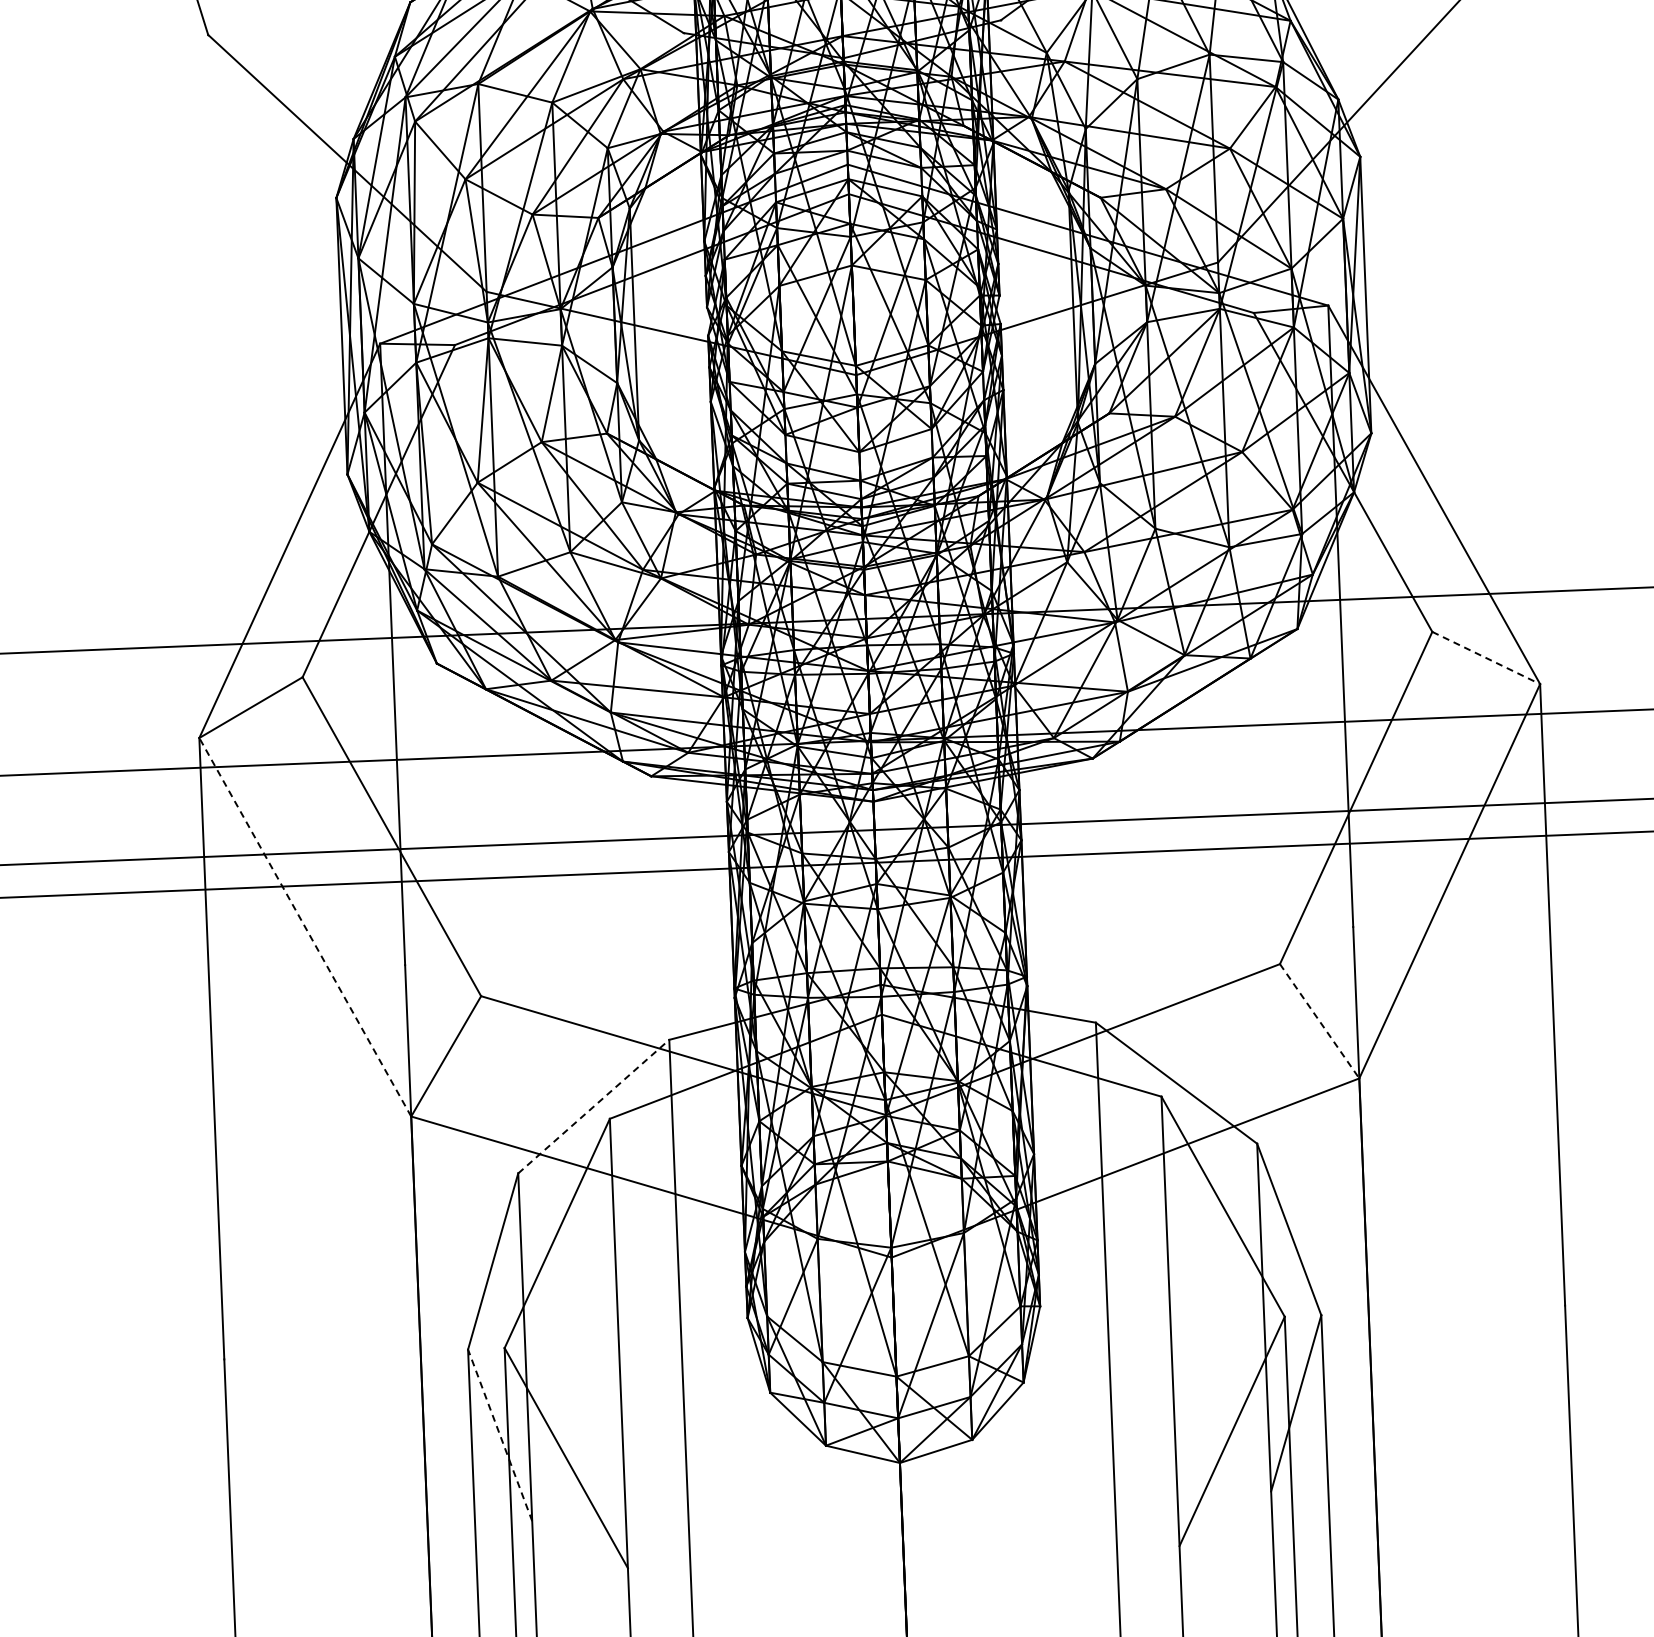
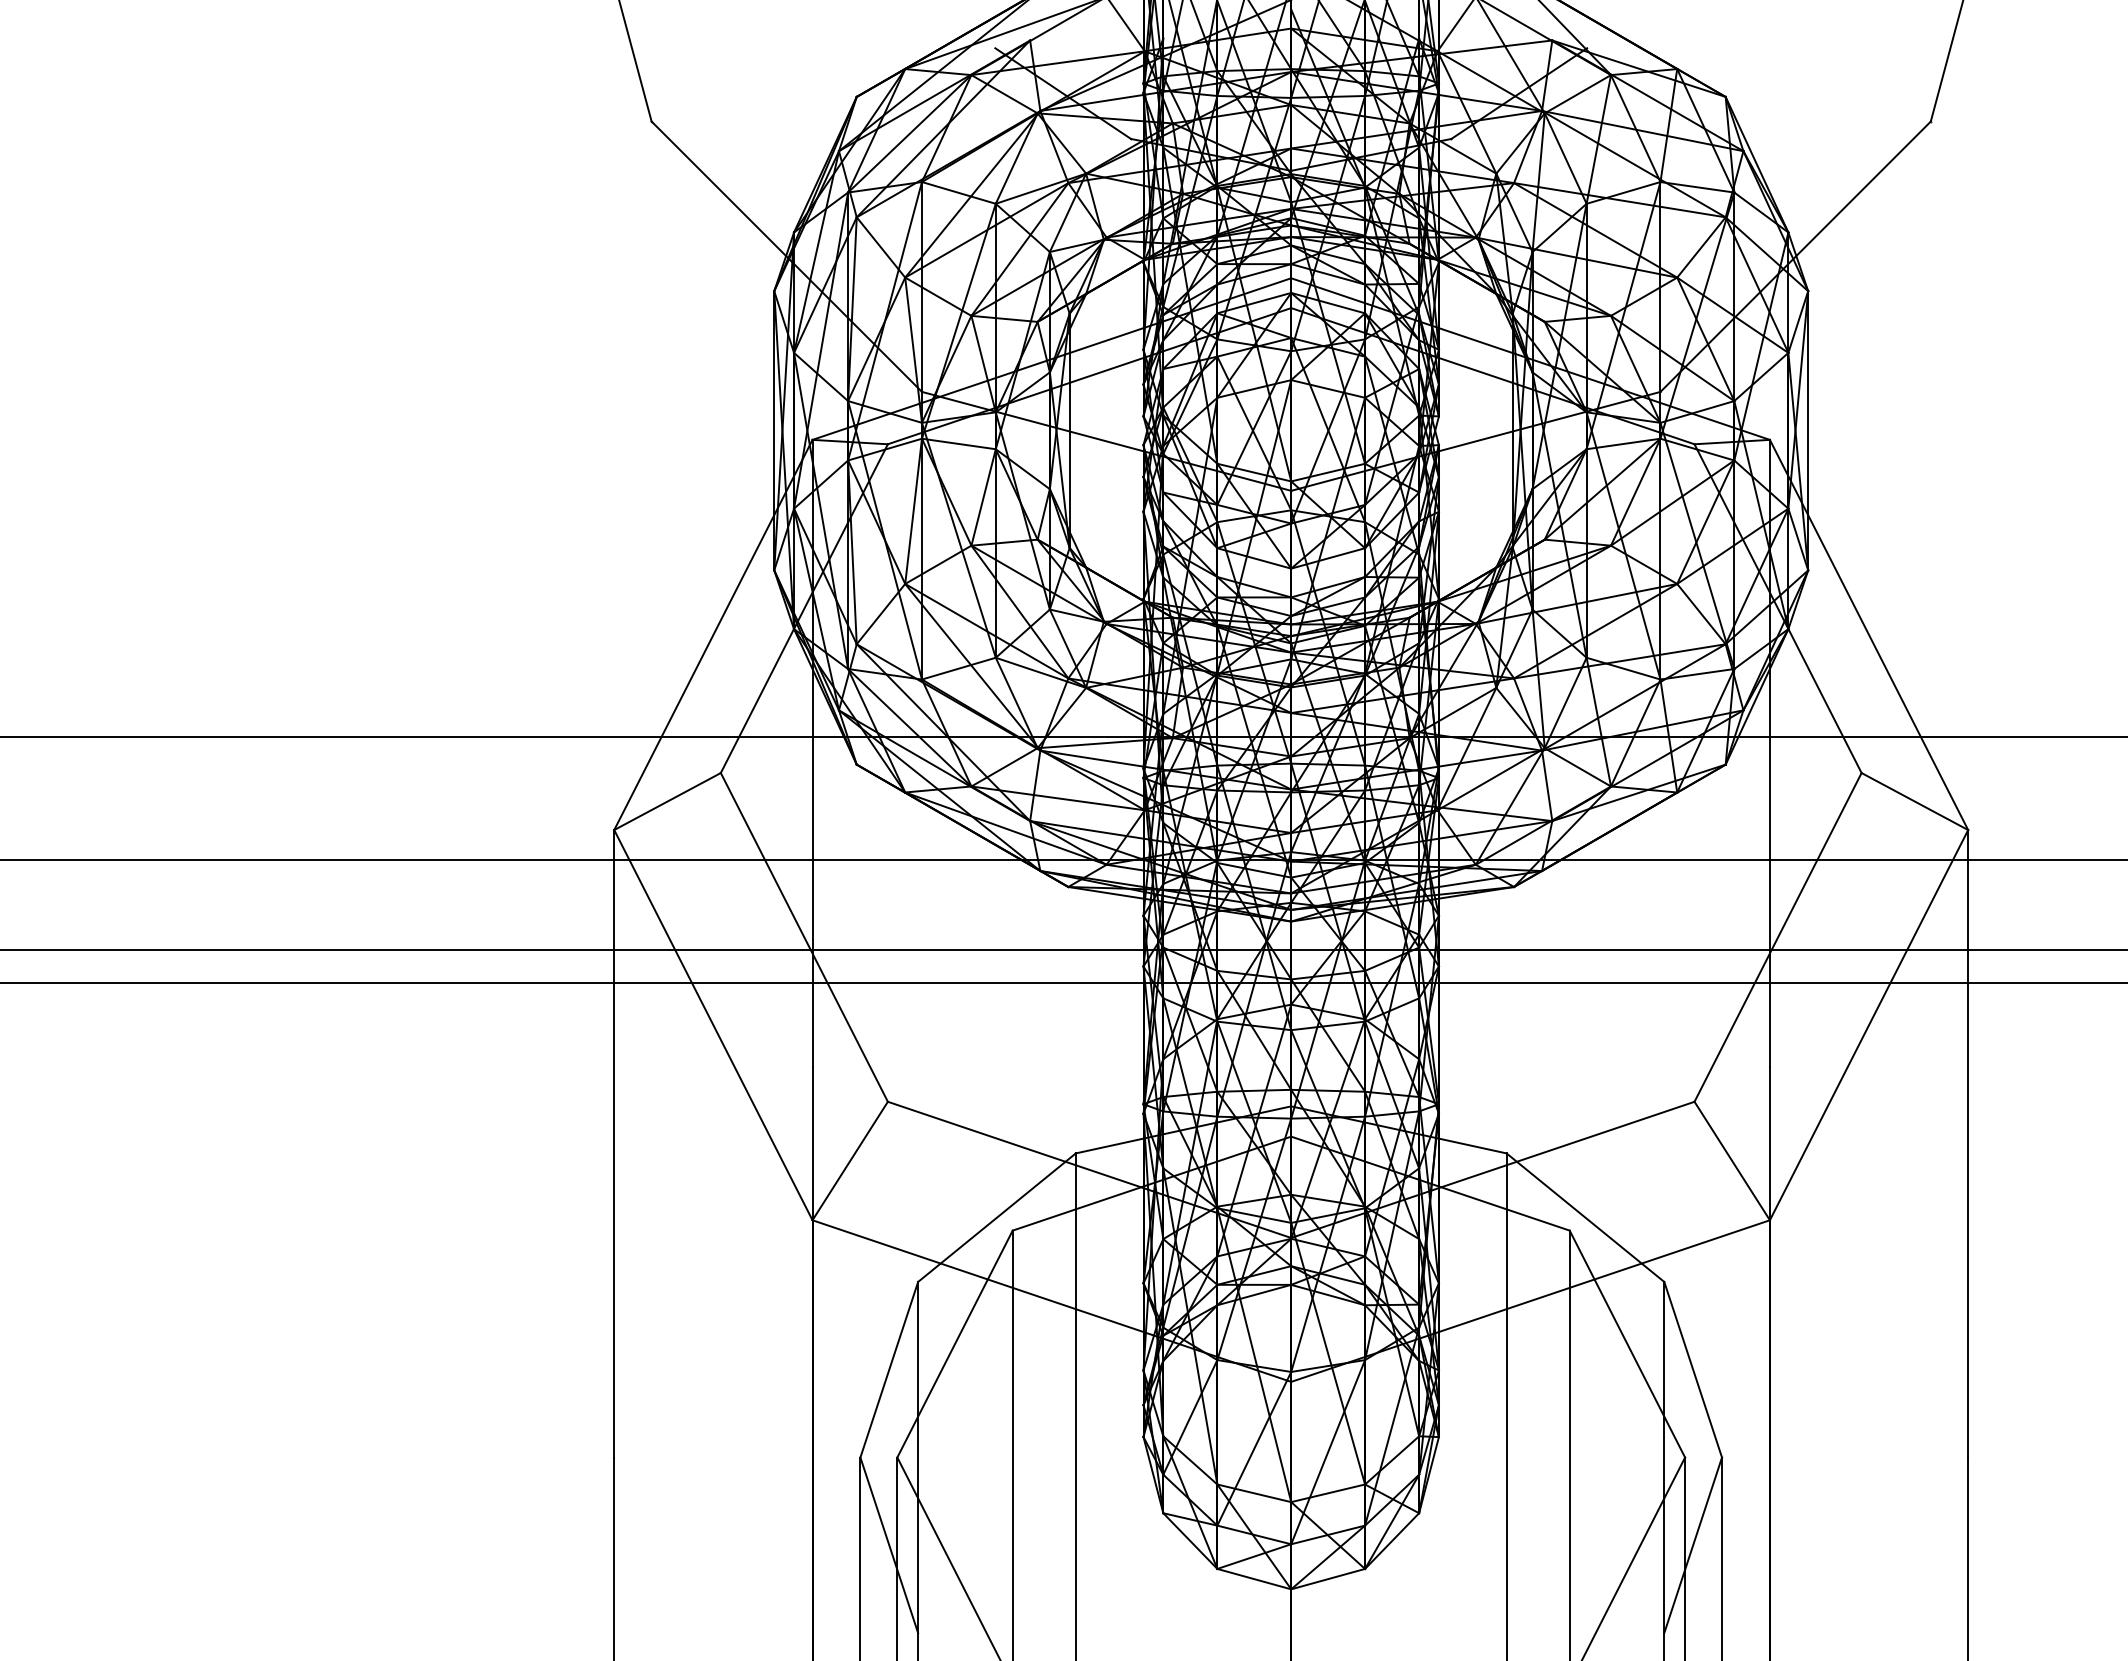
line: (1486, 657) -> (1915, 801), dashed -> solid
line: (305, 927) -> (713, 1025), dashed -> solid
line: (1319, 1021) -> (1732, 1161), dashed -> solid
line: (593, 1106) -> (996, 1217), dashed -> solid
line: (500, 1434) -> (889, 1544), dashed -> solid

